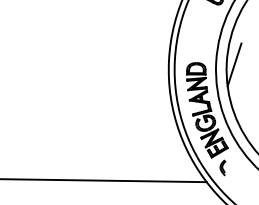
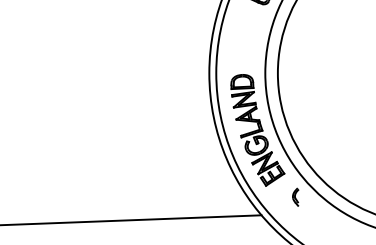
line: (234, 64) -> (287, 74), removed
part: (222, 167) -> (295, 196), moved

